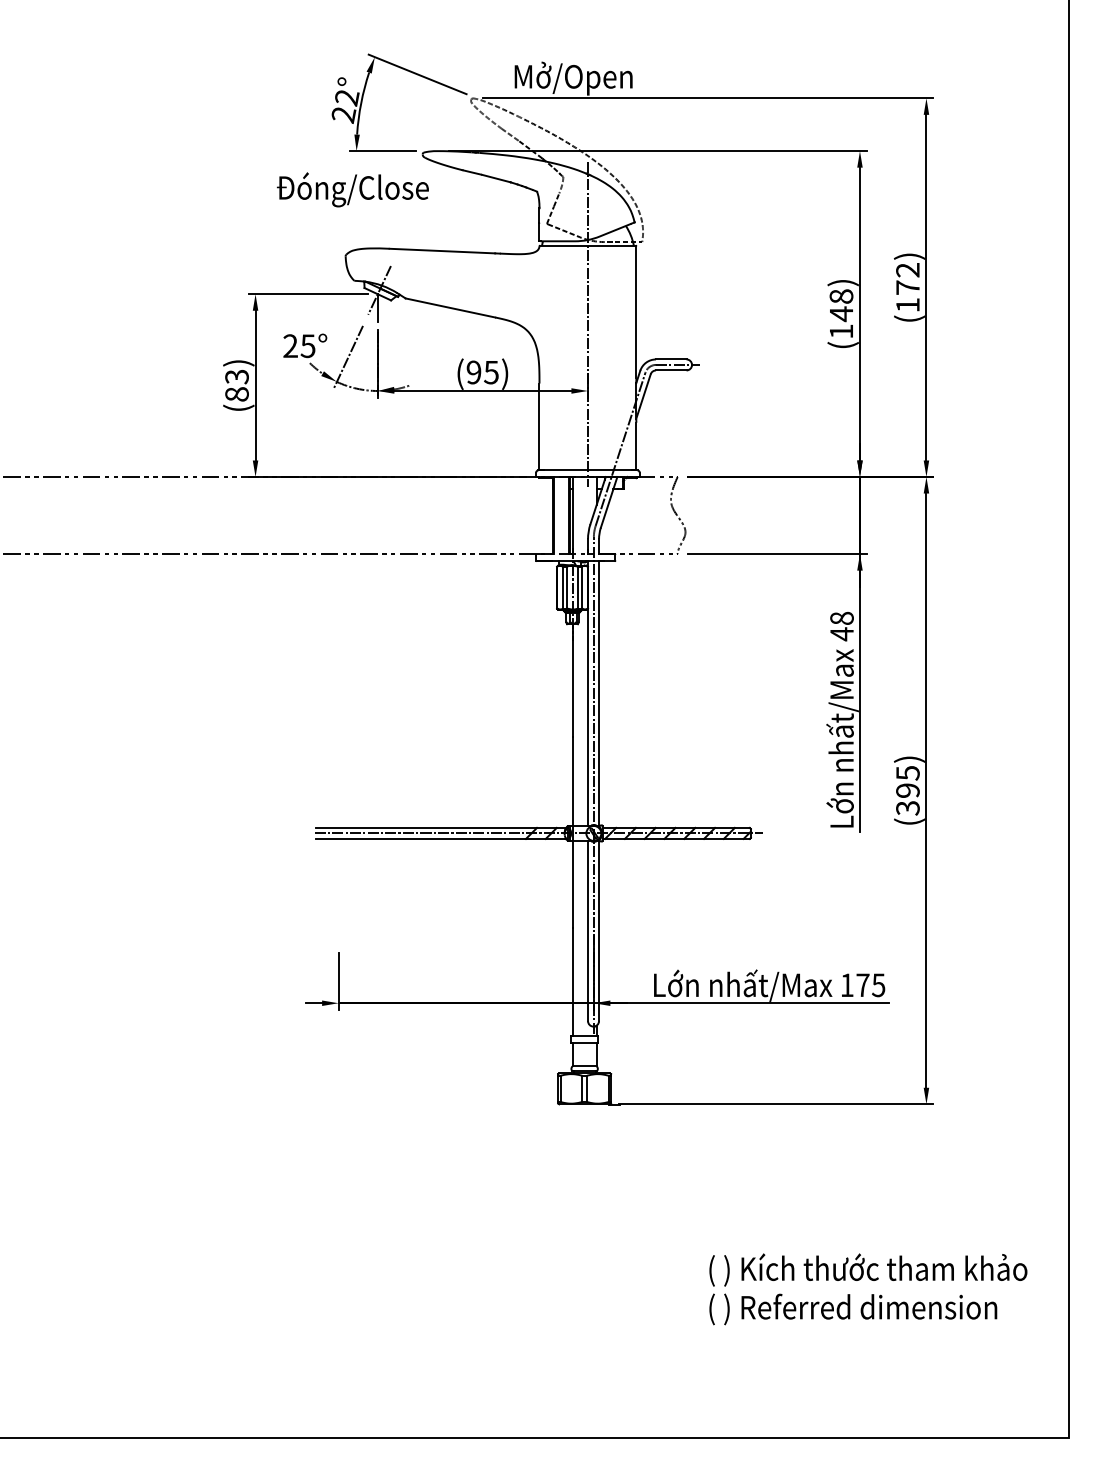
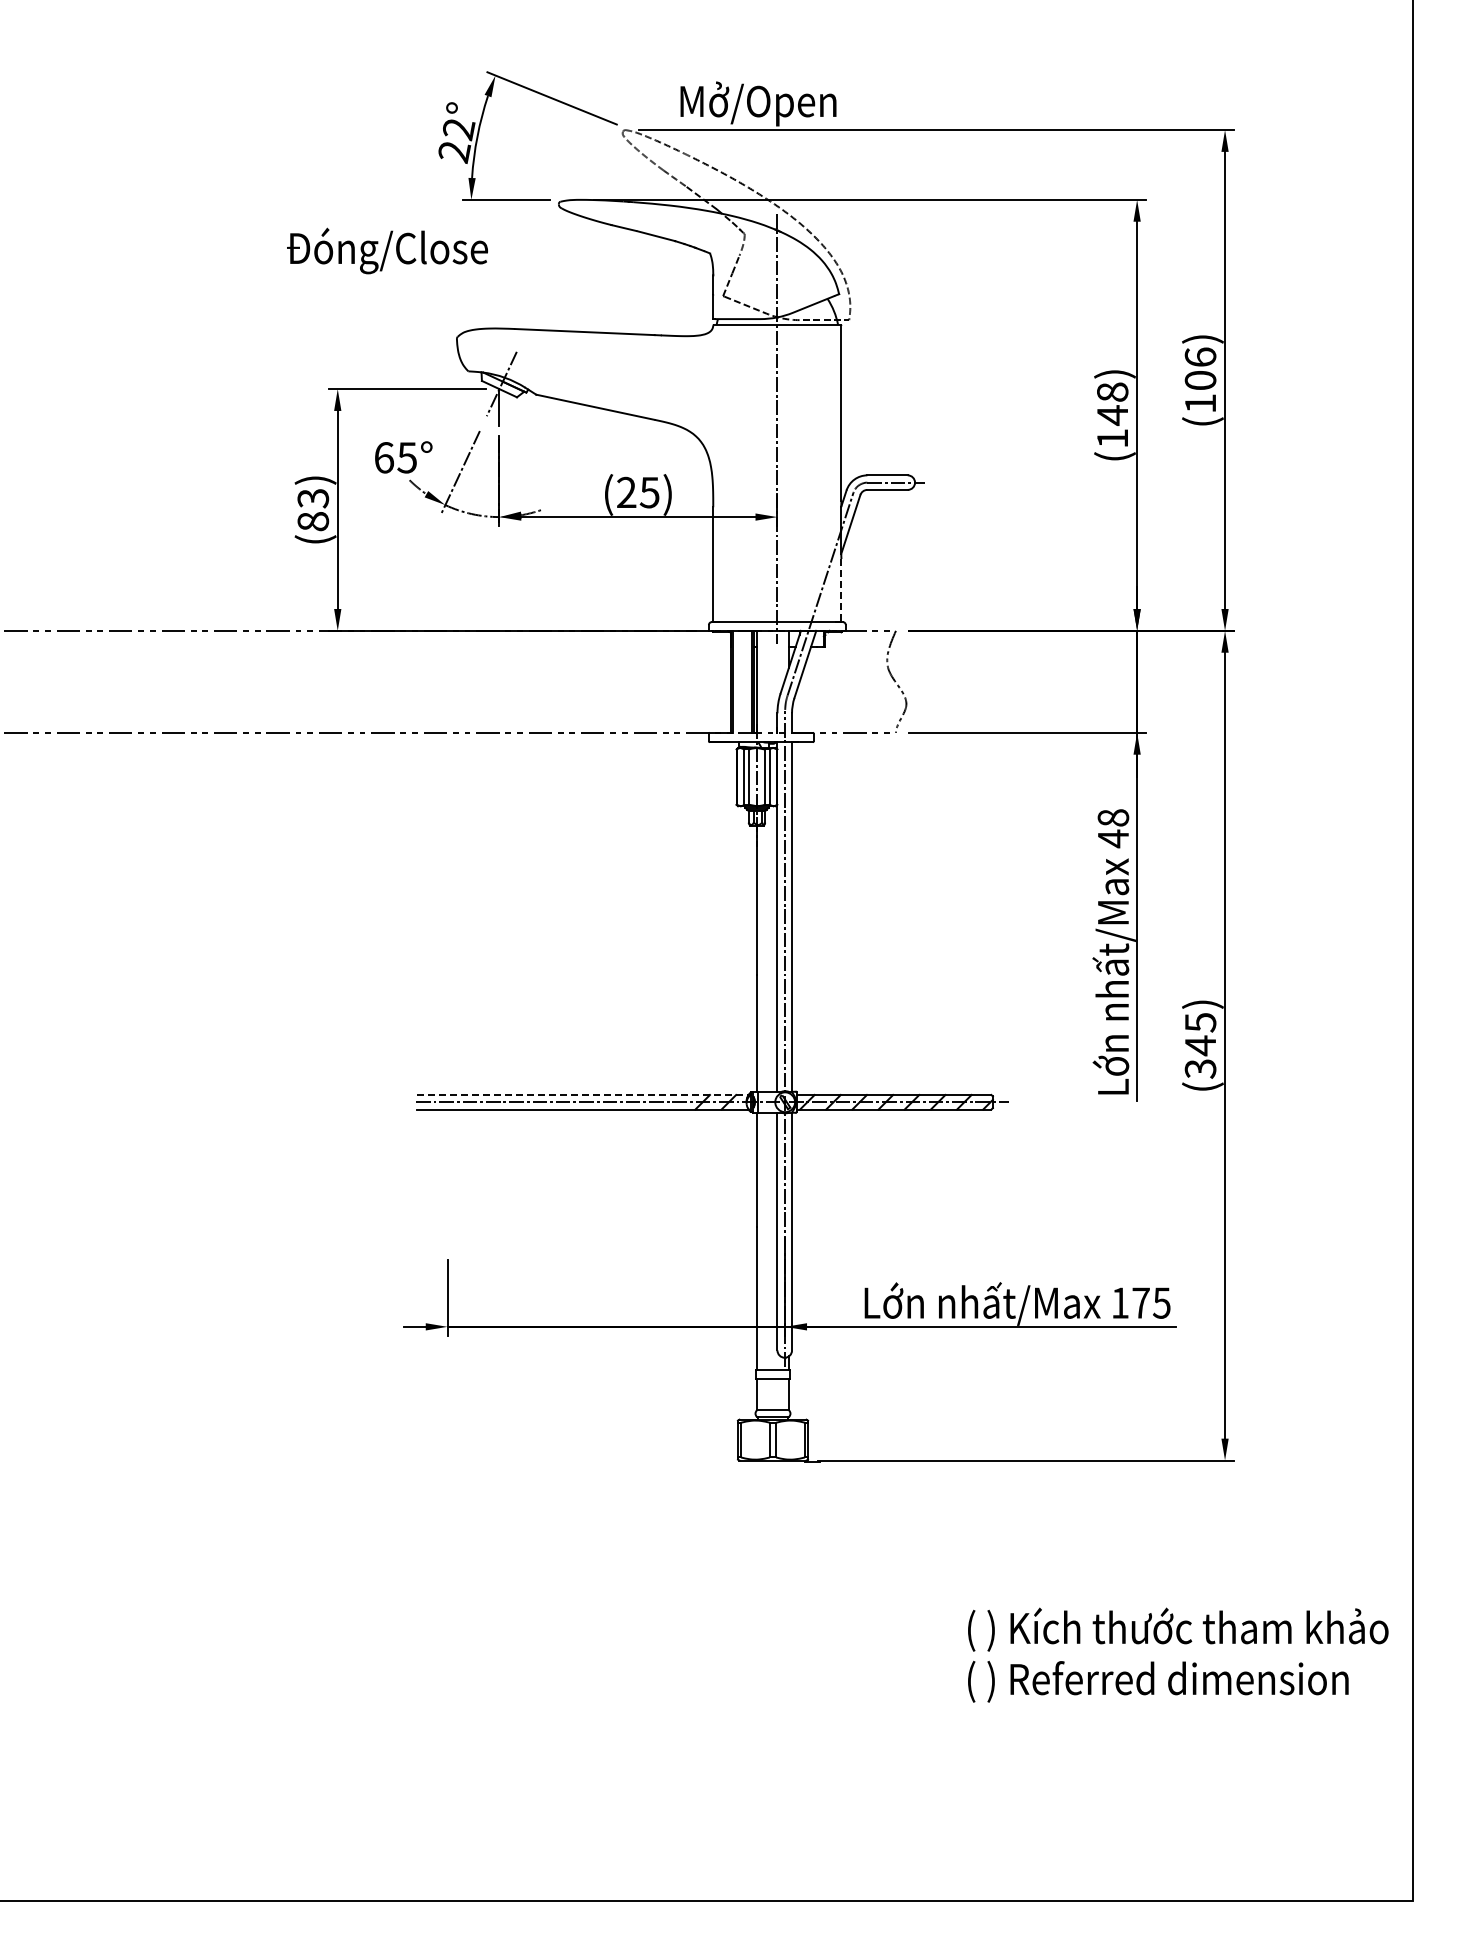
text: (352, 189) -> (387, 250), moved
text: (907, 278) -> (1200, 368), (172) -> (106)
text: (290, 345) -> (384, 457), 25° -> 65°
text: (473, 372) -> (626, 492), (95) -> (25)
line: (636, 446) -> (841, 590), solid -> dashed
text: (907, 790) -> (1200, 1045), (395) -> (345)
line: (441, 827) -> (583, 1094), solid -> dashed
text: (868, 1288) -> (1178, 1654), moved

